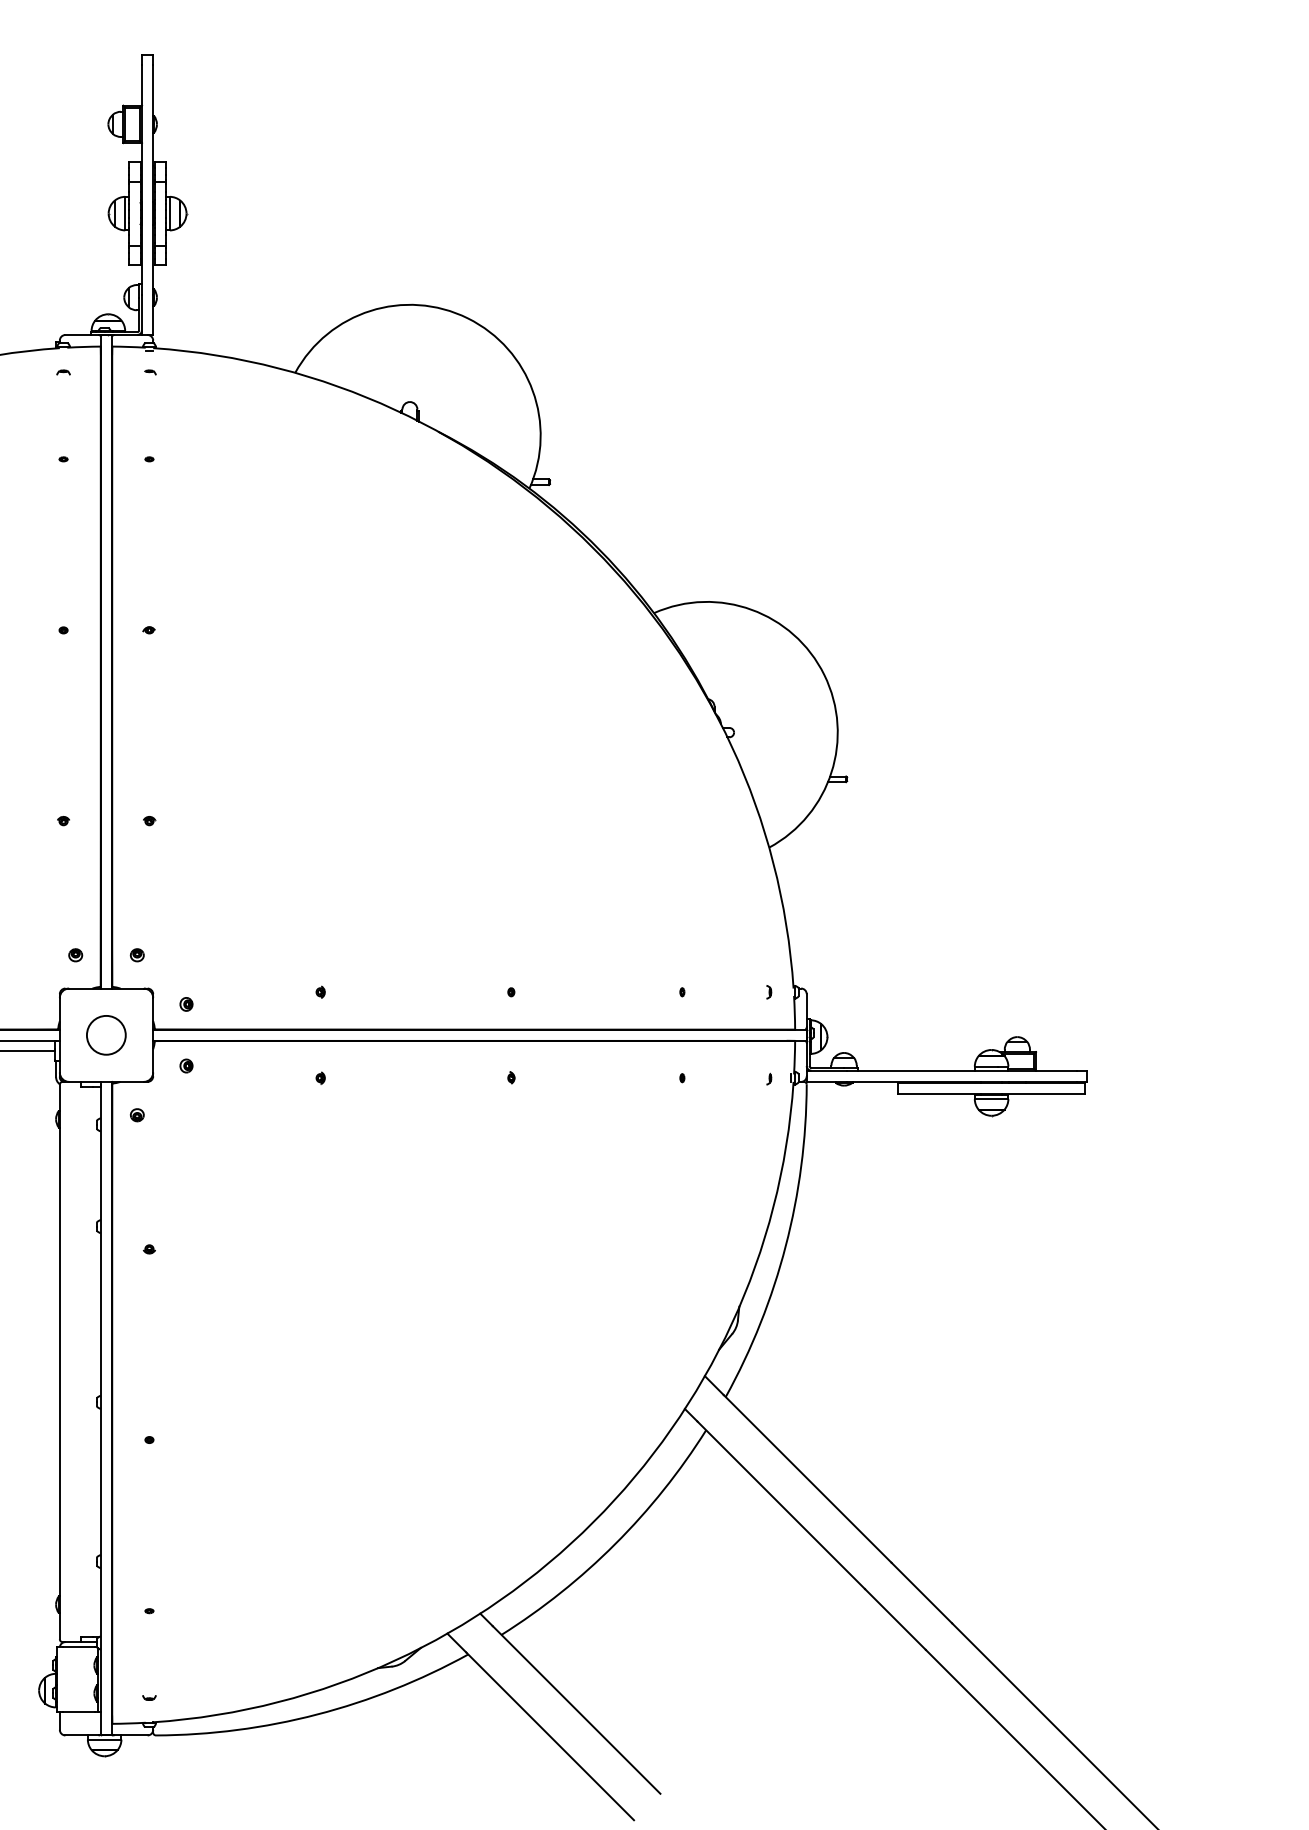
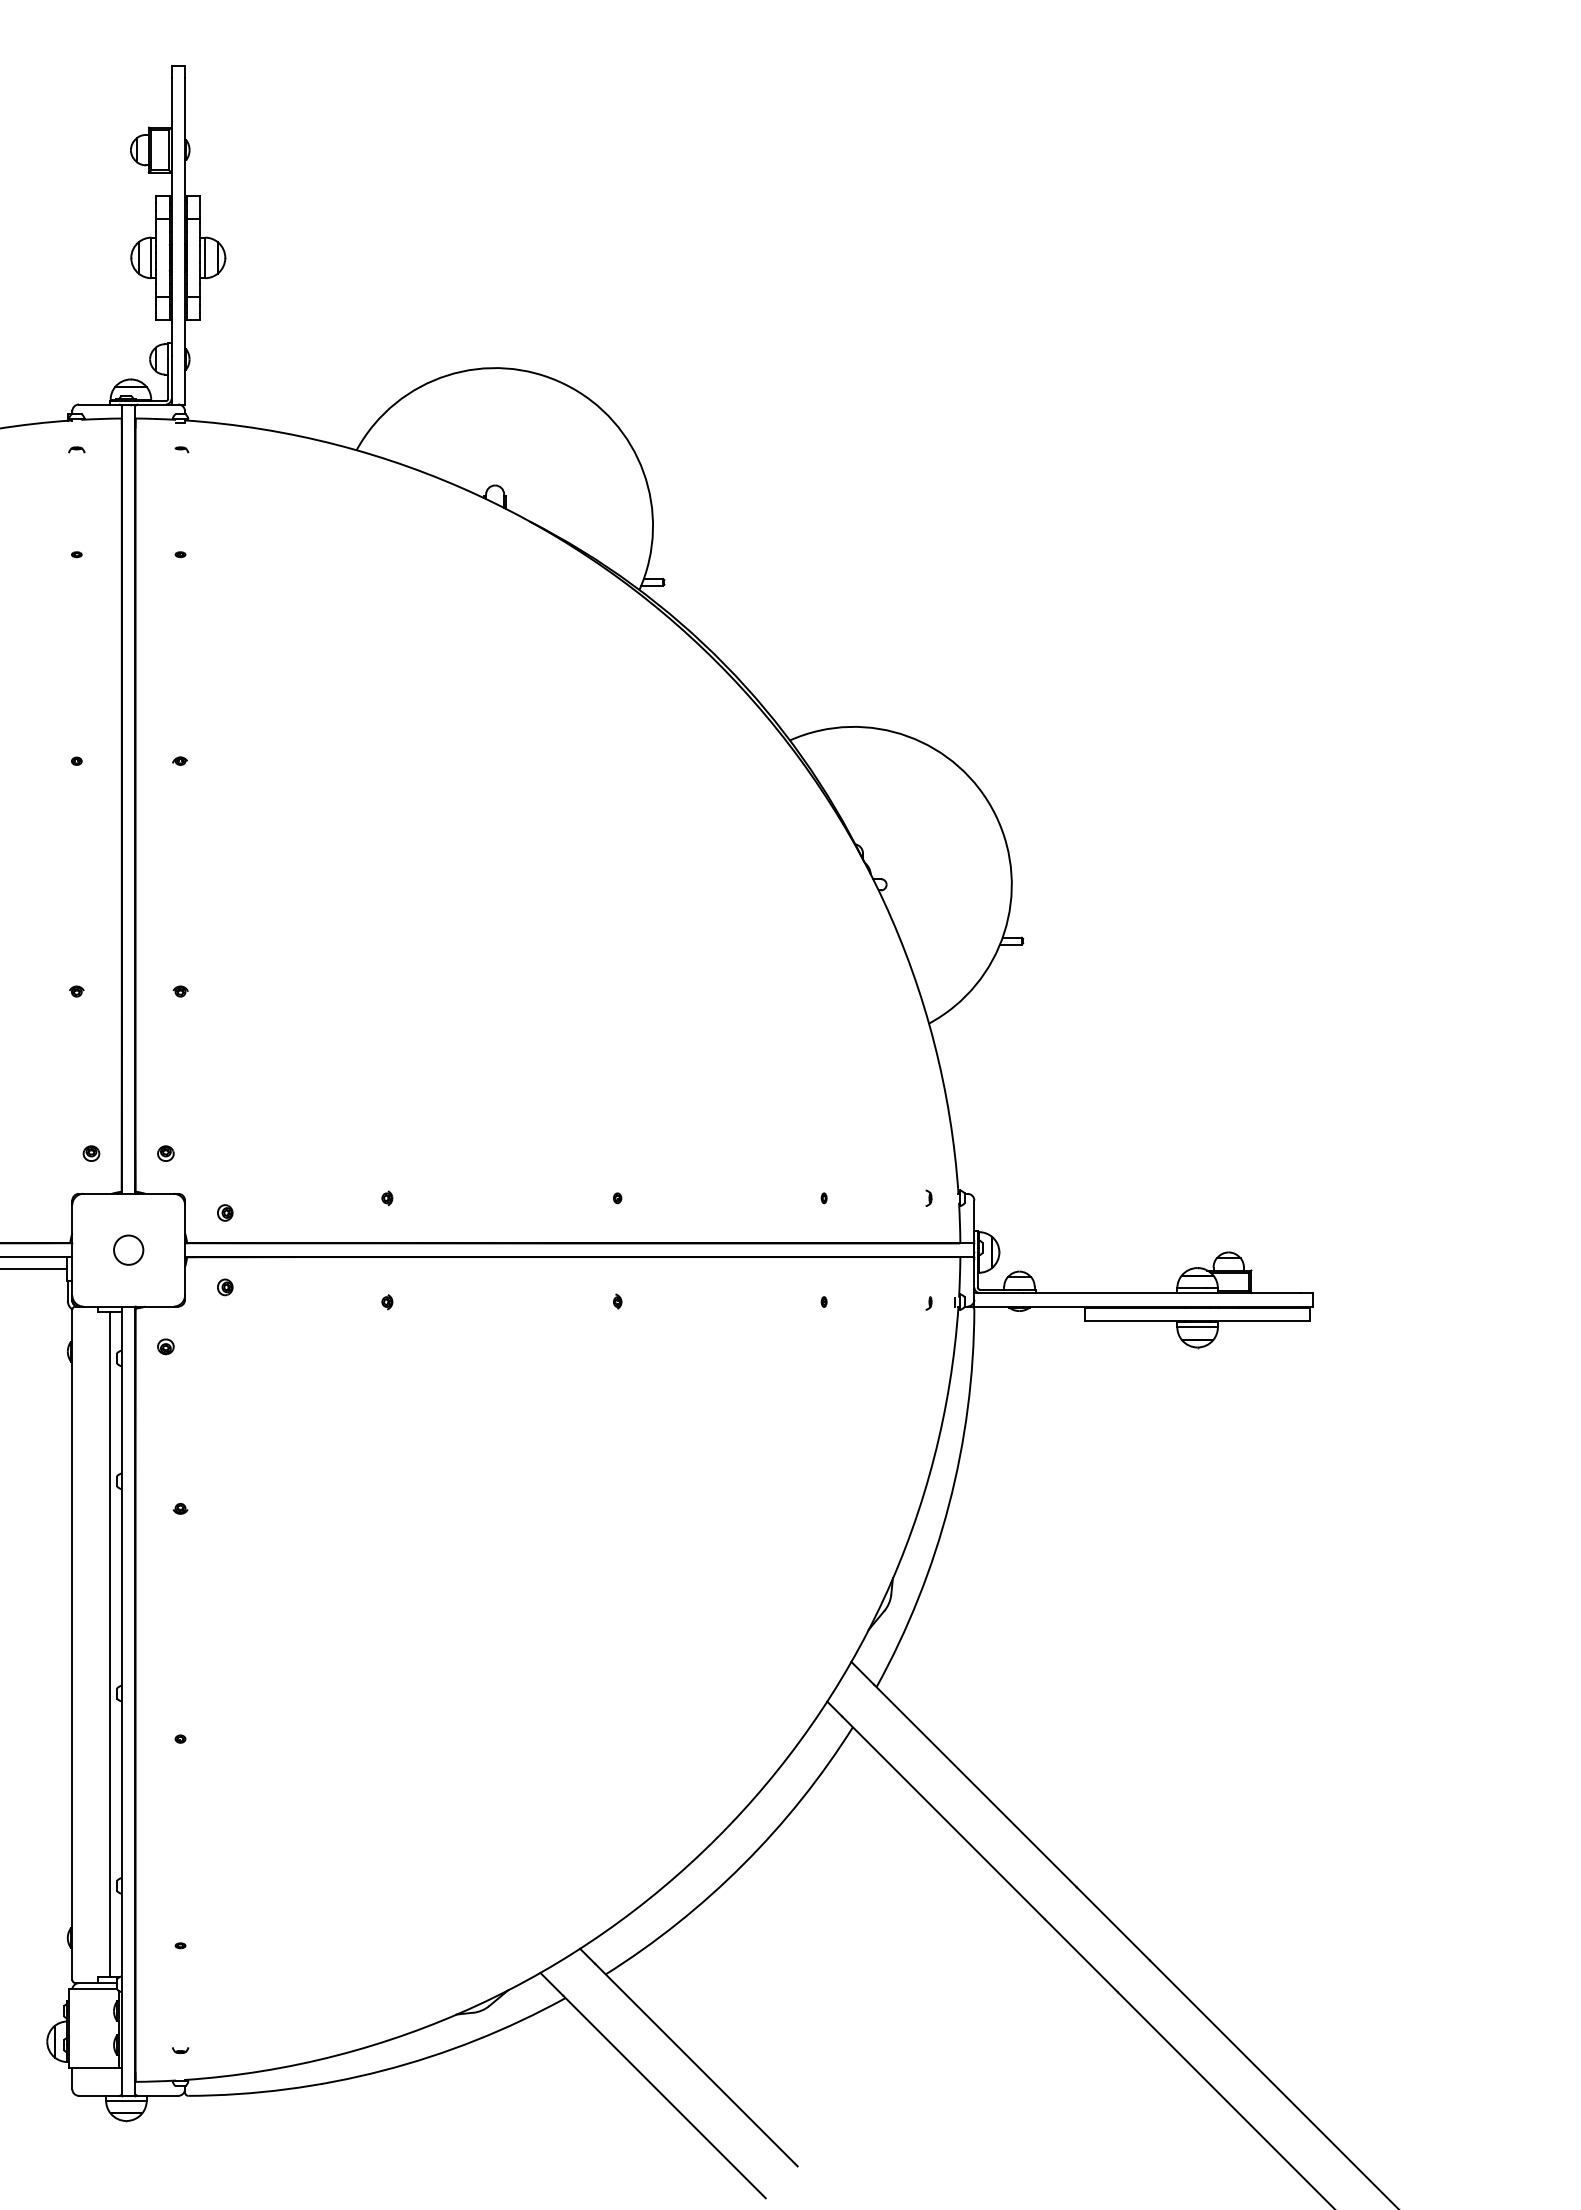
circle: (106, 1034) -> (128, 1249), size x0.62
line: (90, 1361) -> (109, 1644), added

